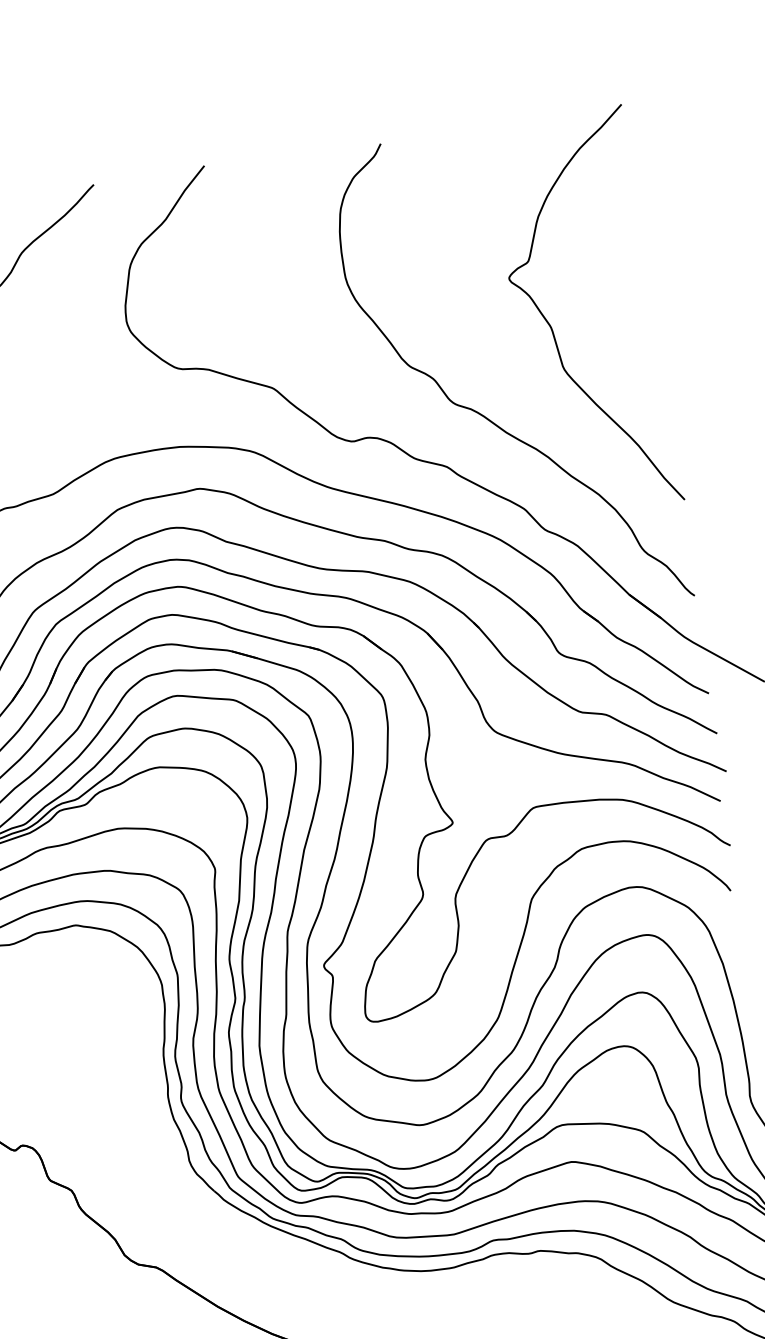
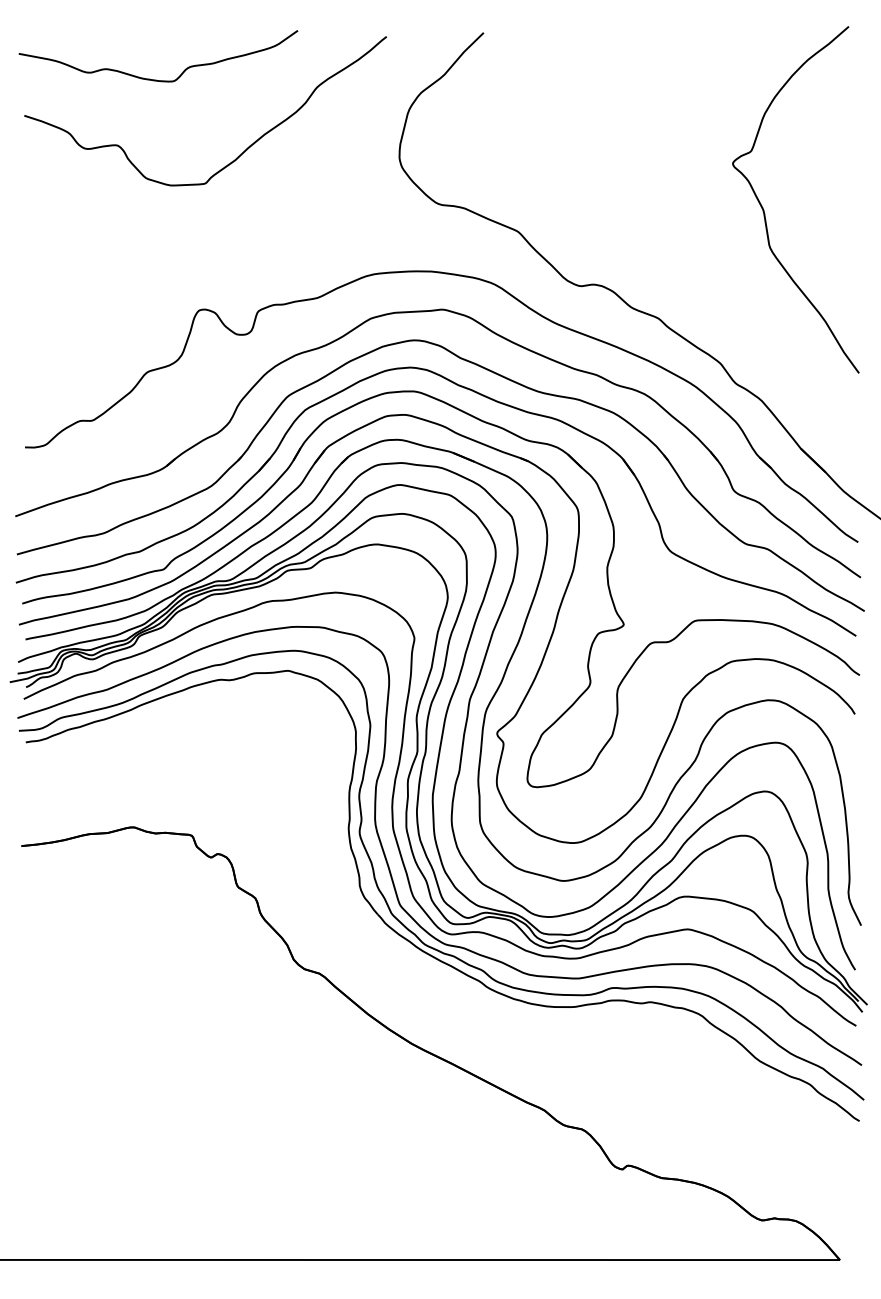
curve: (481, 413) -> (694, 276), removed

